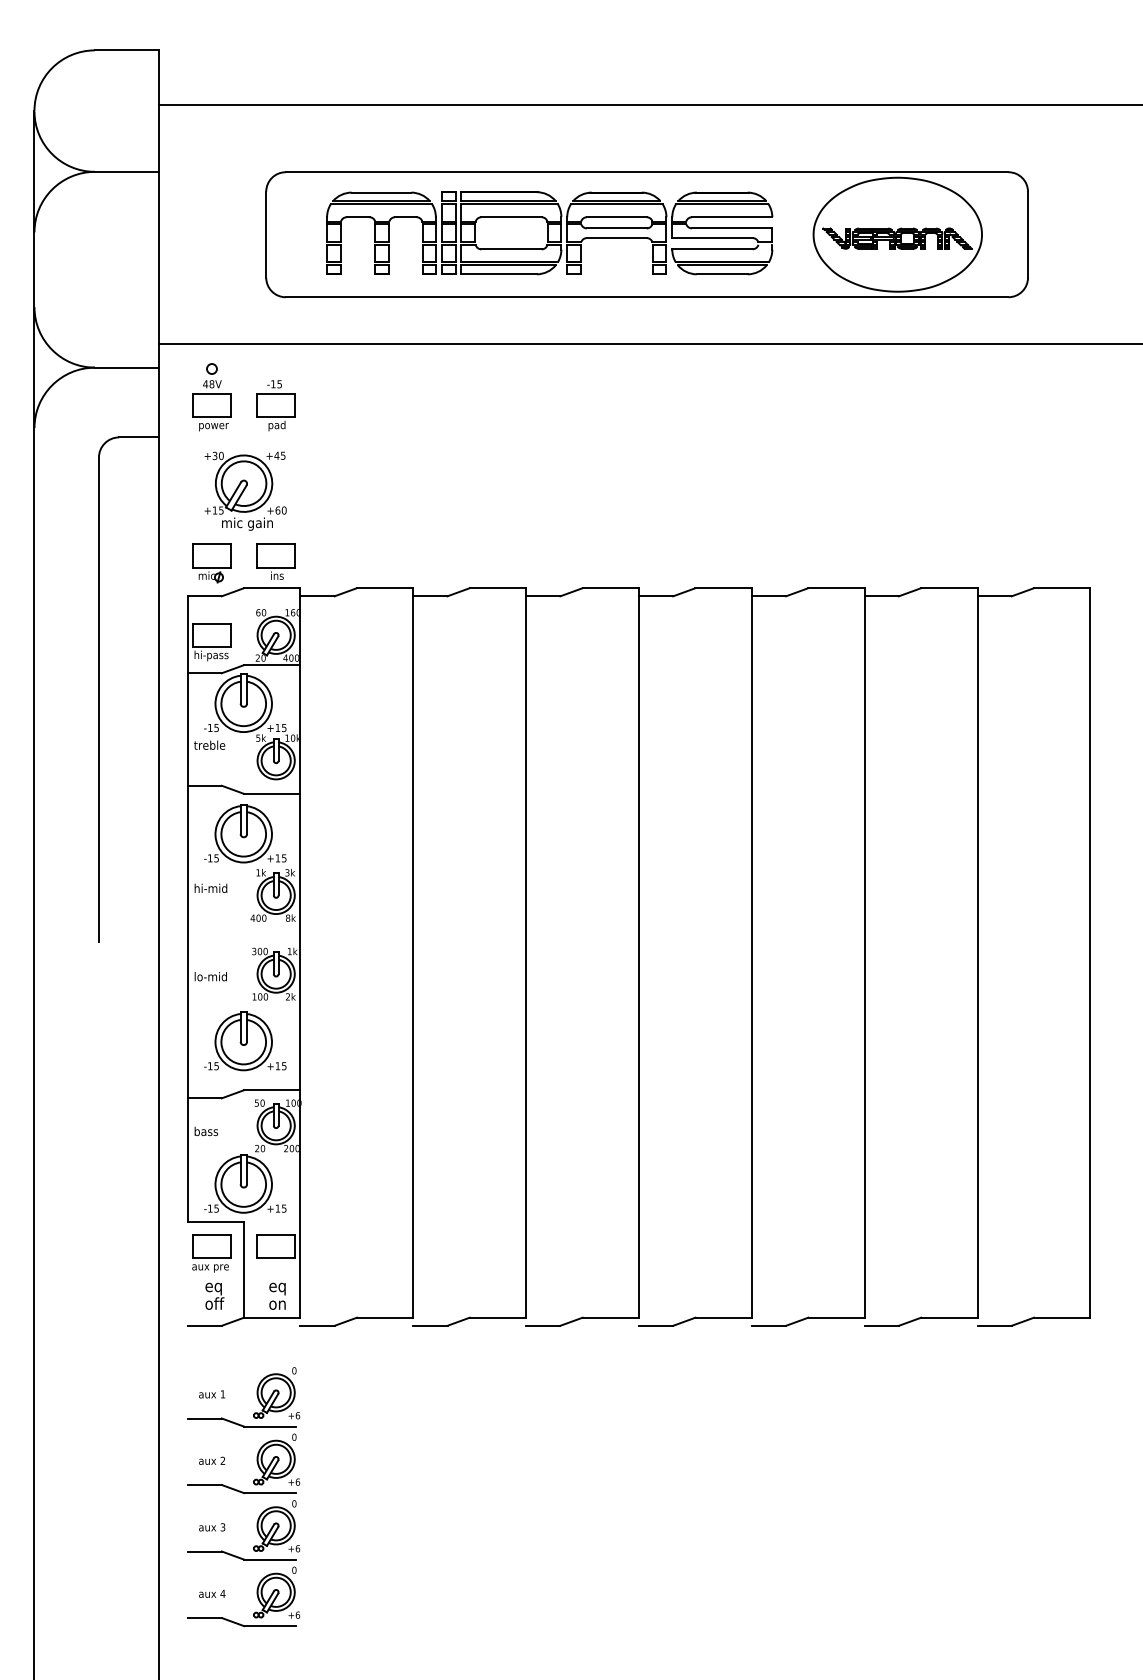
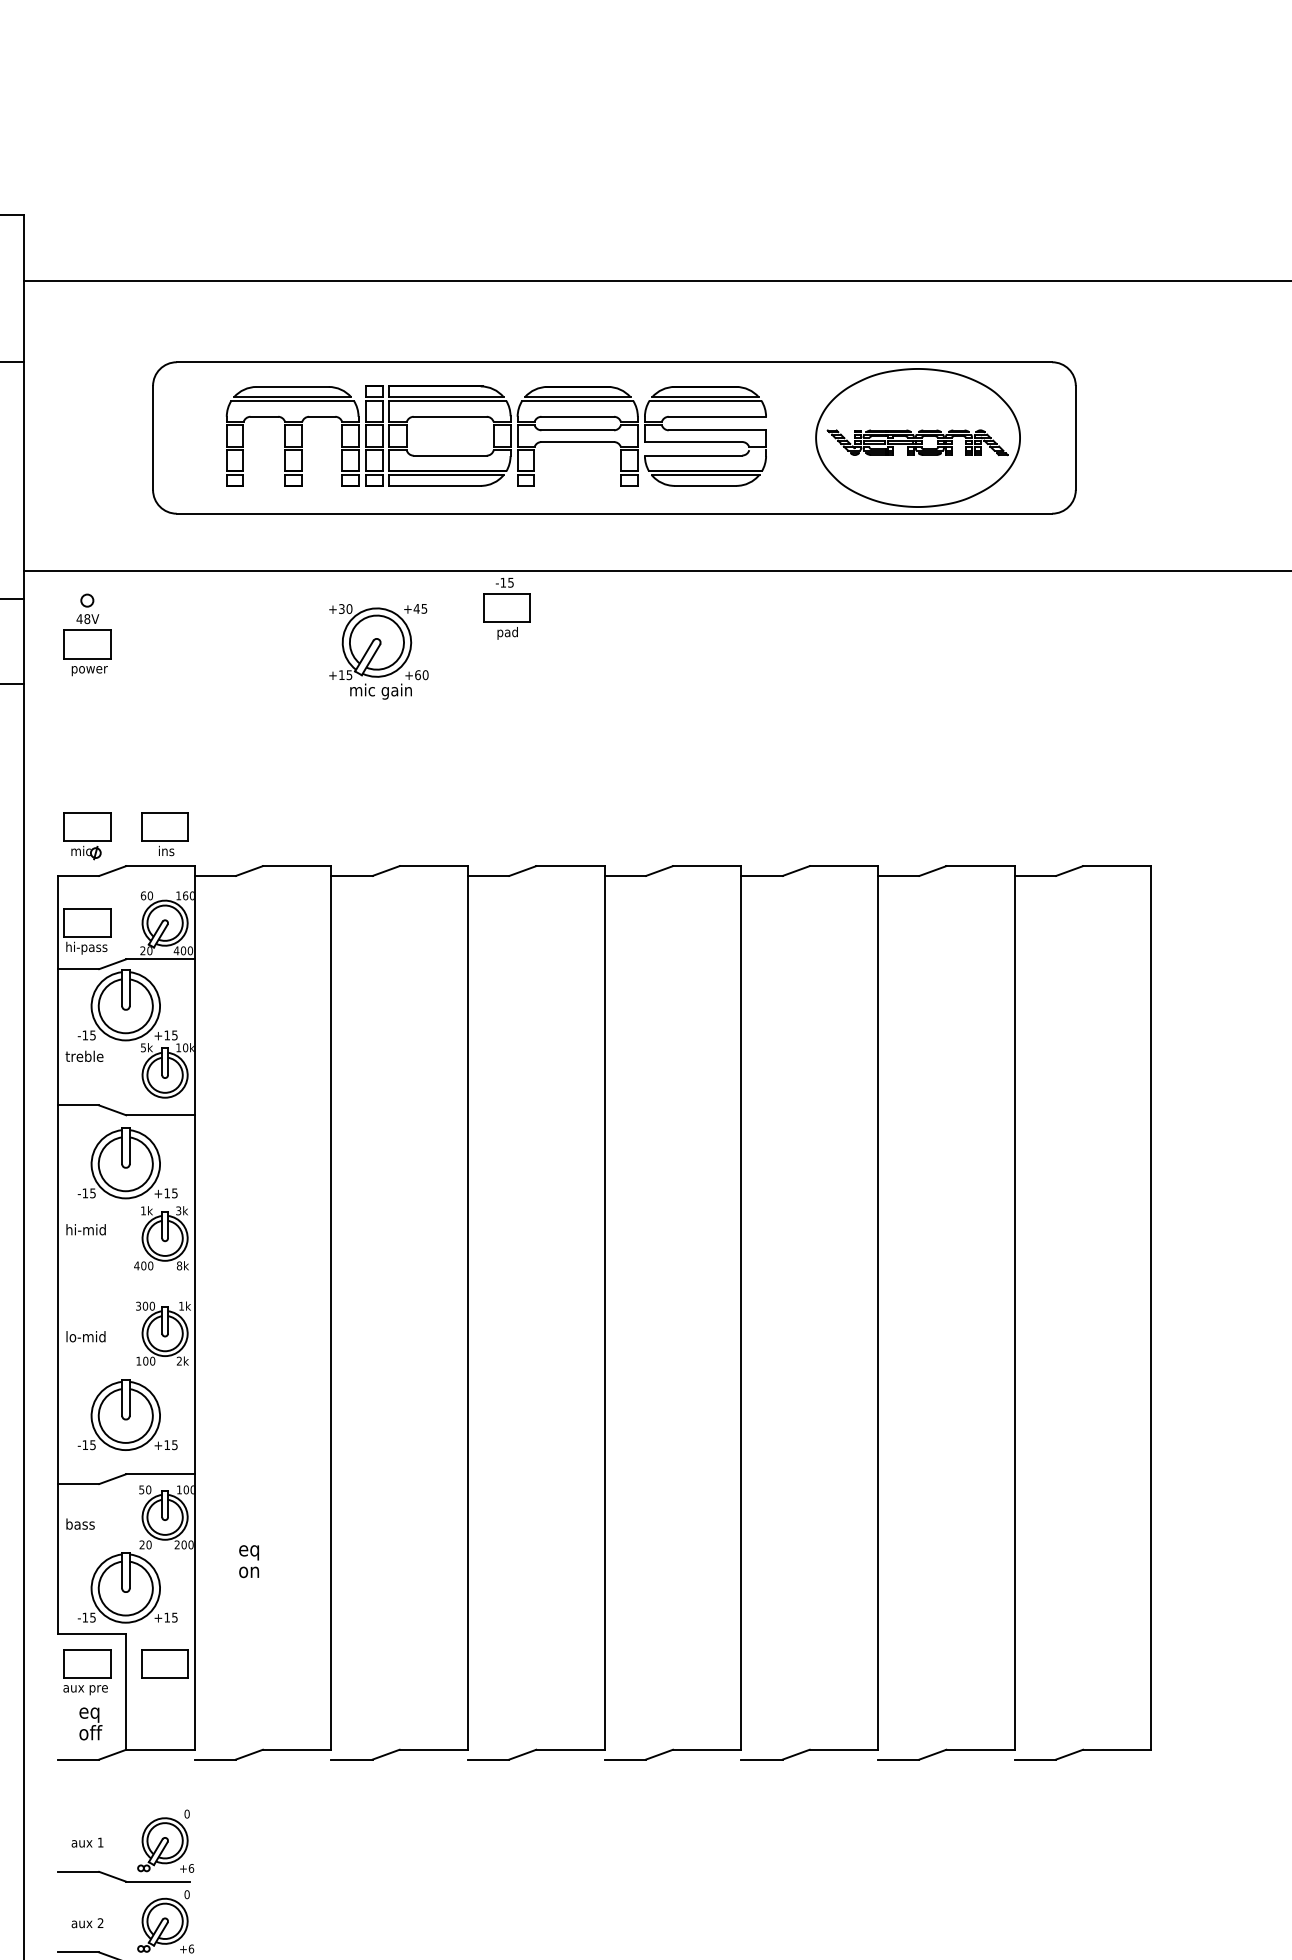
part: (275, 405) -> (505, 608), moved
part: (245, 490) -> (378, 650), moved
text: (277, 1295) -> (249, 1560), moved

